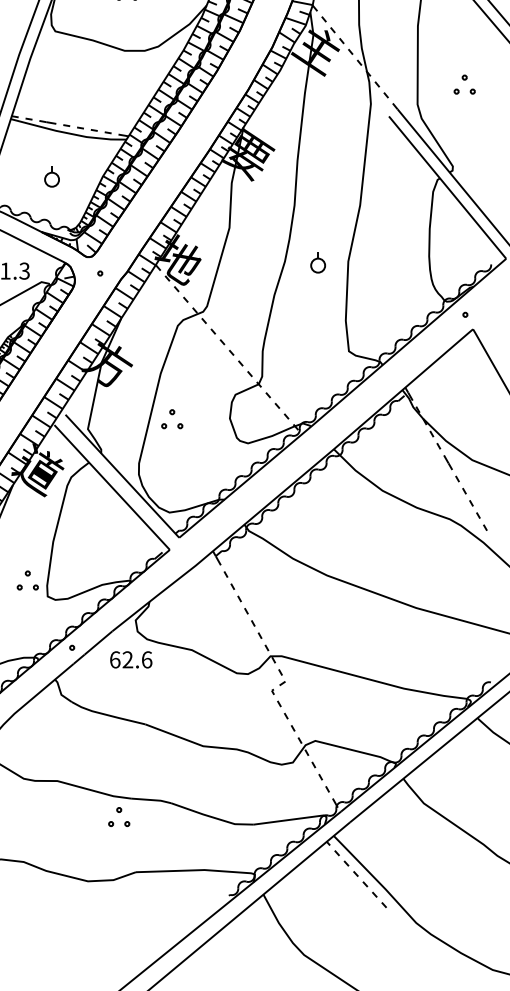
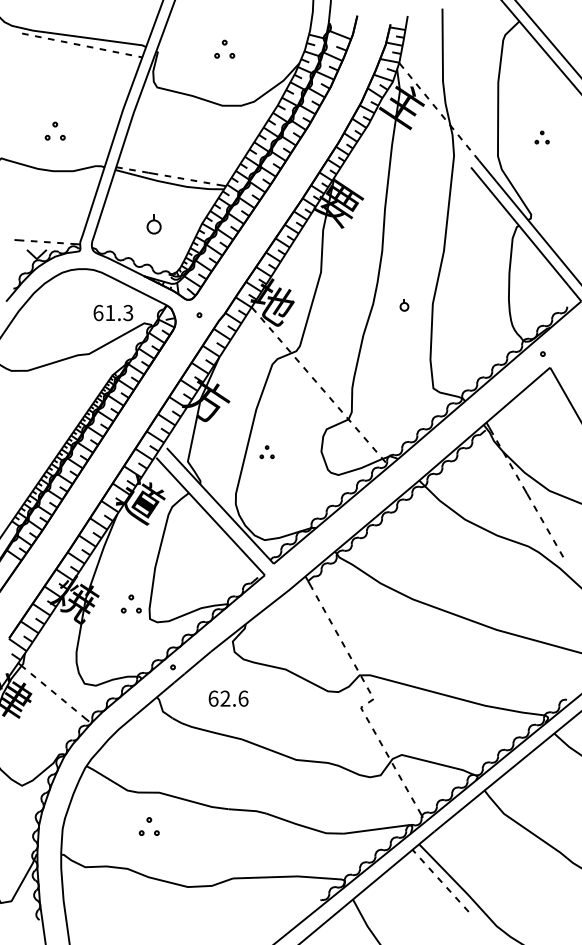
part: (463, 84) -> (541, 137), size x0.7
part: (318, 263) -> (404, 305), size x0.6
part: (171, 418) -> (266, 451), size x0.7
text: (131, 659) -> (228, 698), moved
part: (118, 816) -> (148, 826), moved

